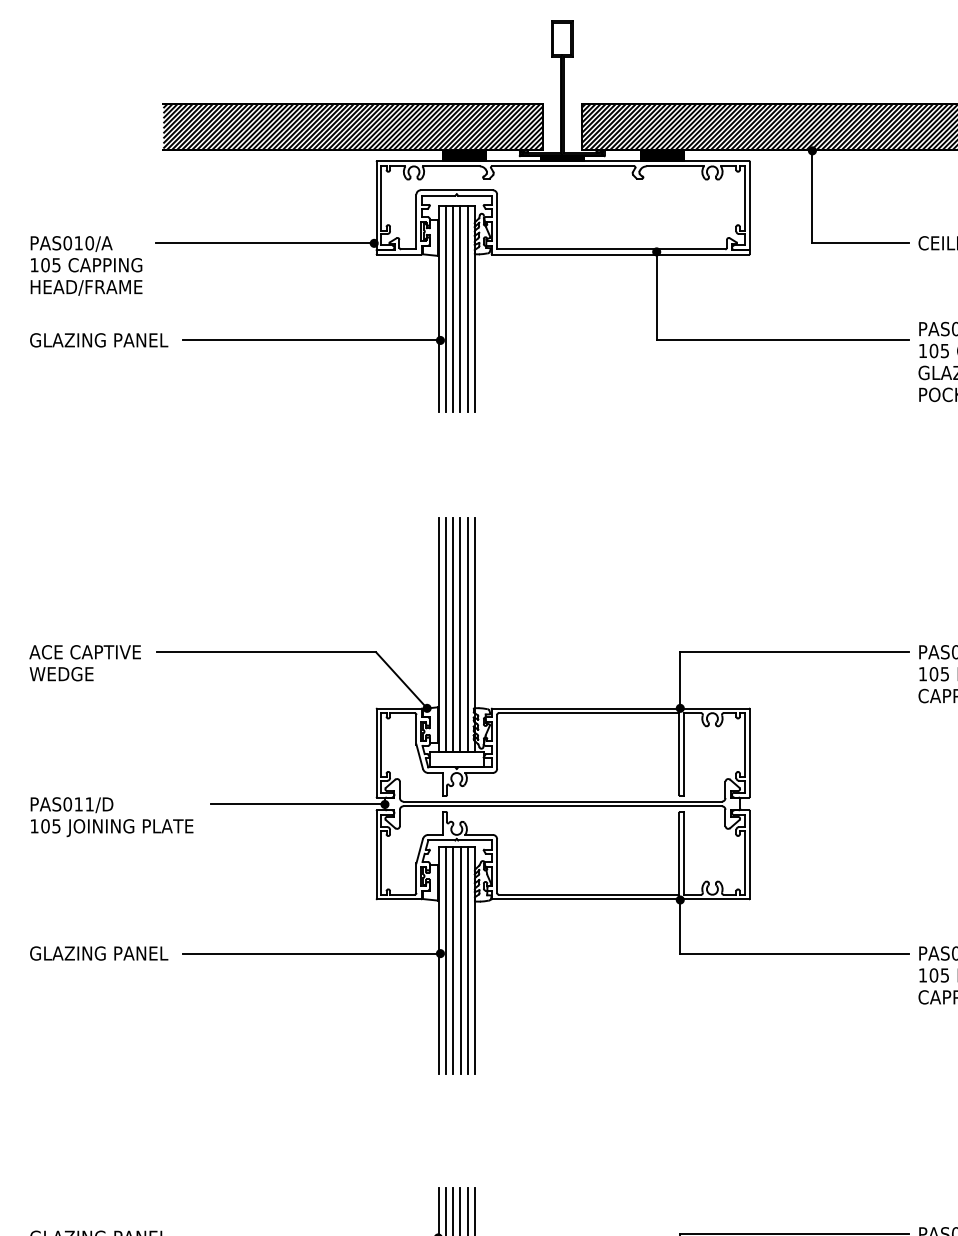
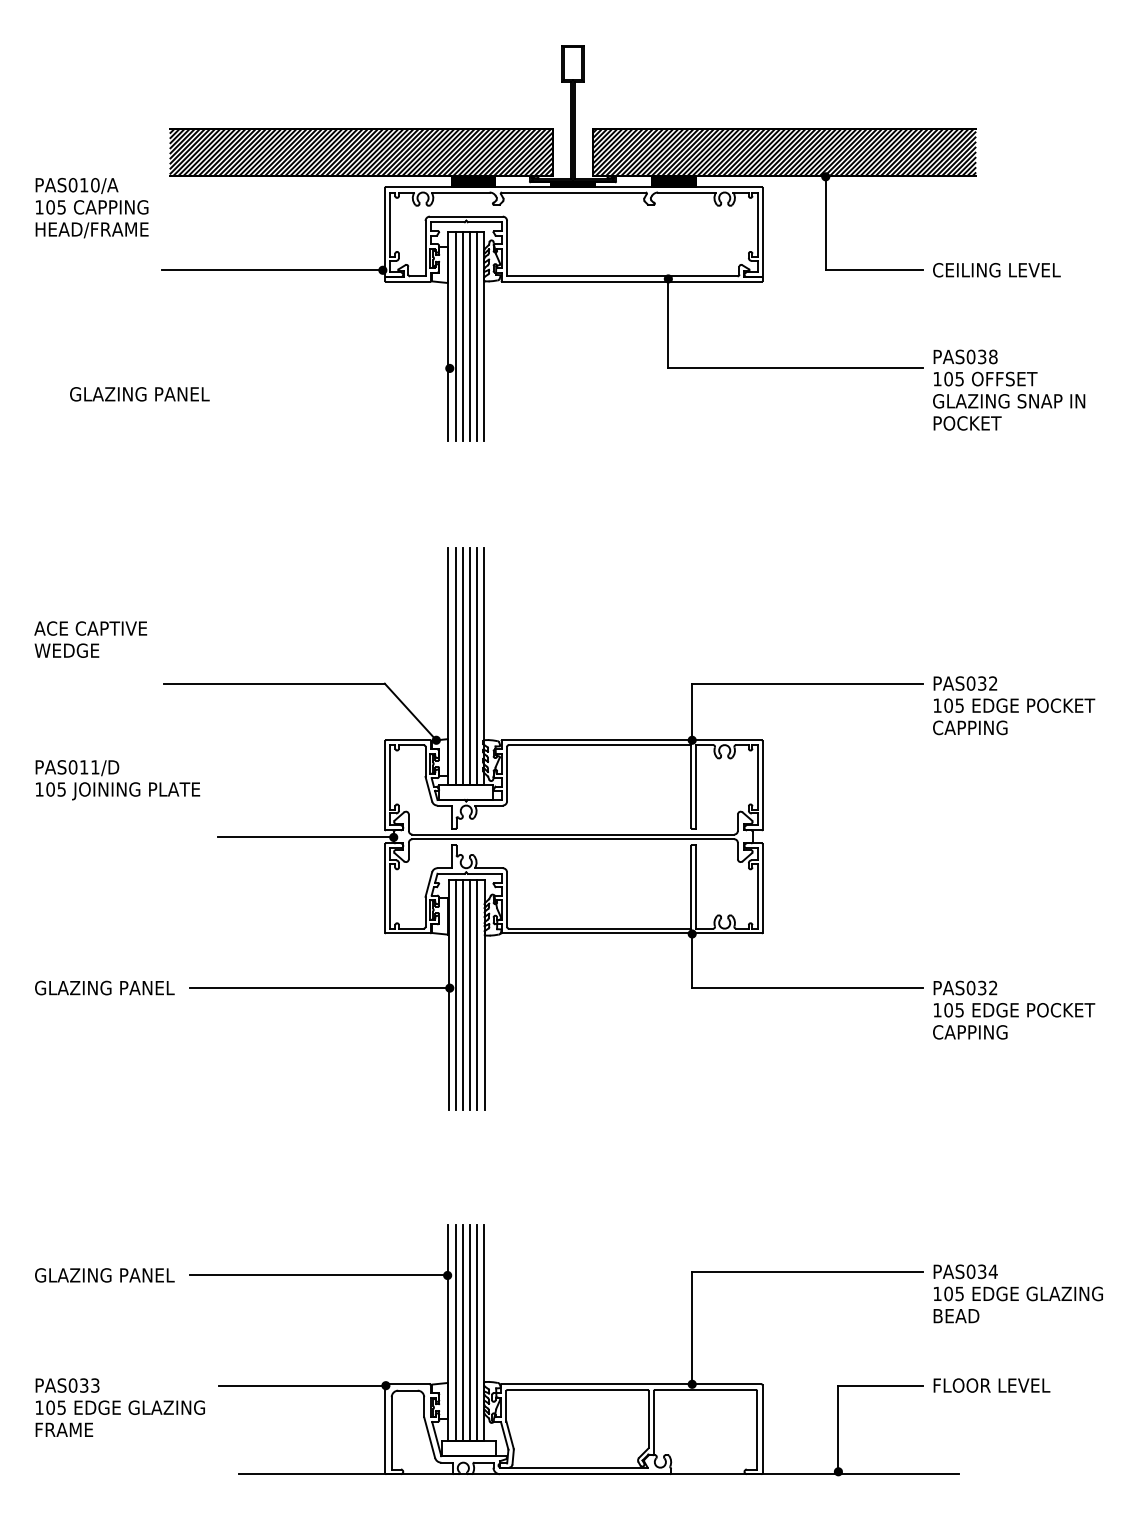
text: (85, 266) -> (91, 208), moved
text: (98, 340) -> (139, 394), moved
line: (311, 340) -> (319, 368), removed
text: (84, 663) -> (90, 639), moved
text: (111, 817) -> (117, 780), moved

